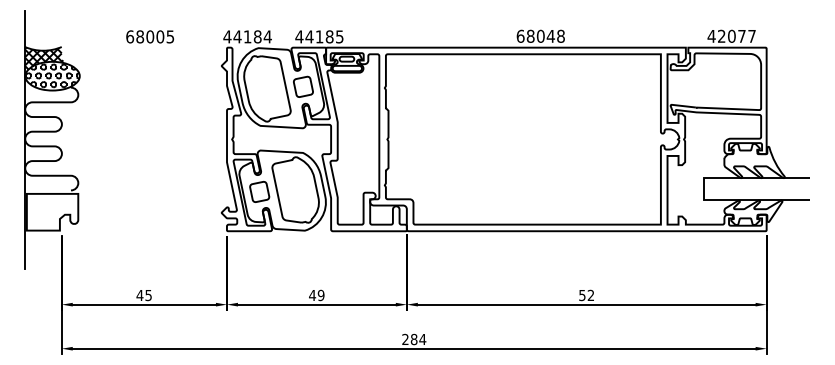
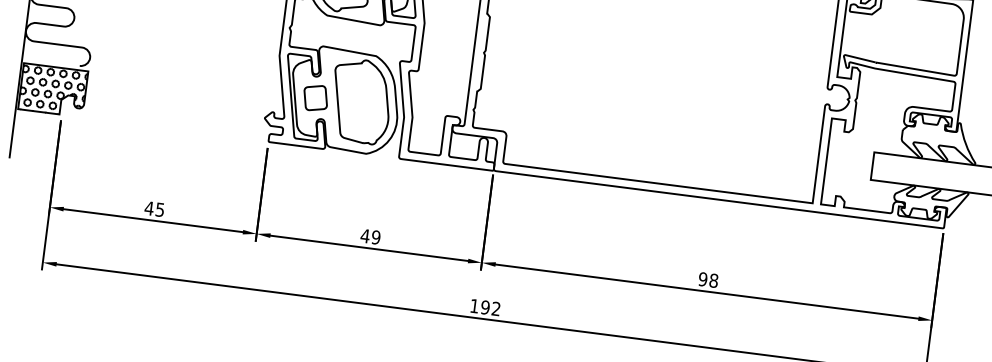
hatch: (52, 212) -> (53, 90), added
text: (586, 295) -> (708, 280), 52 -> 98
text: (414, 339) -> (485, 307), 284 -> 192

